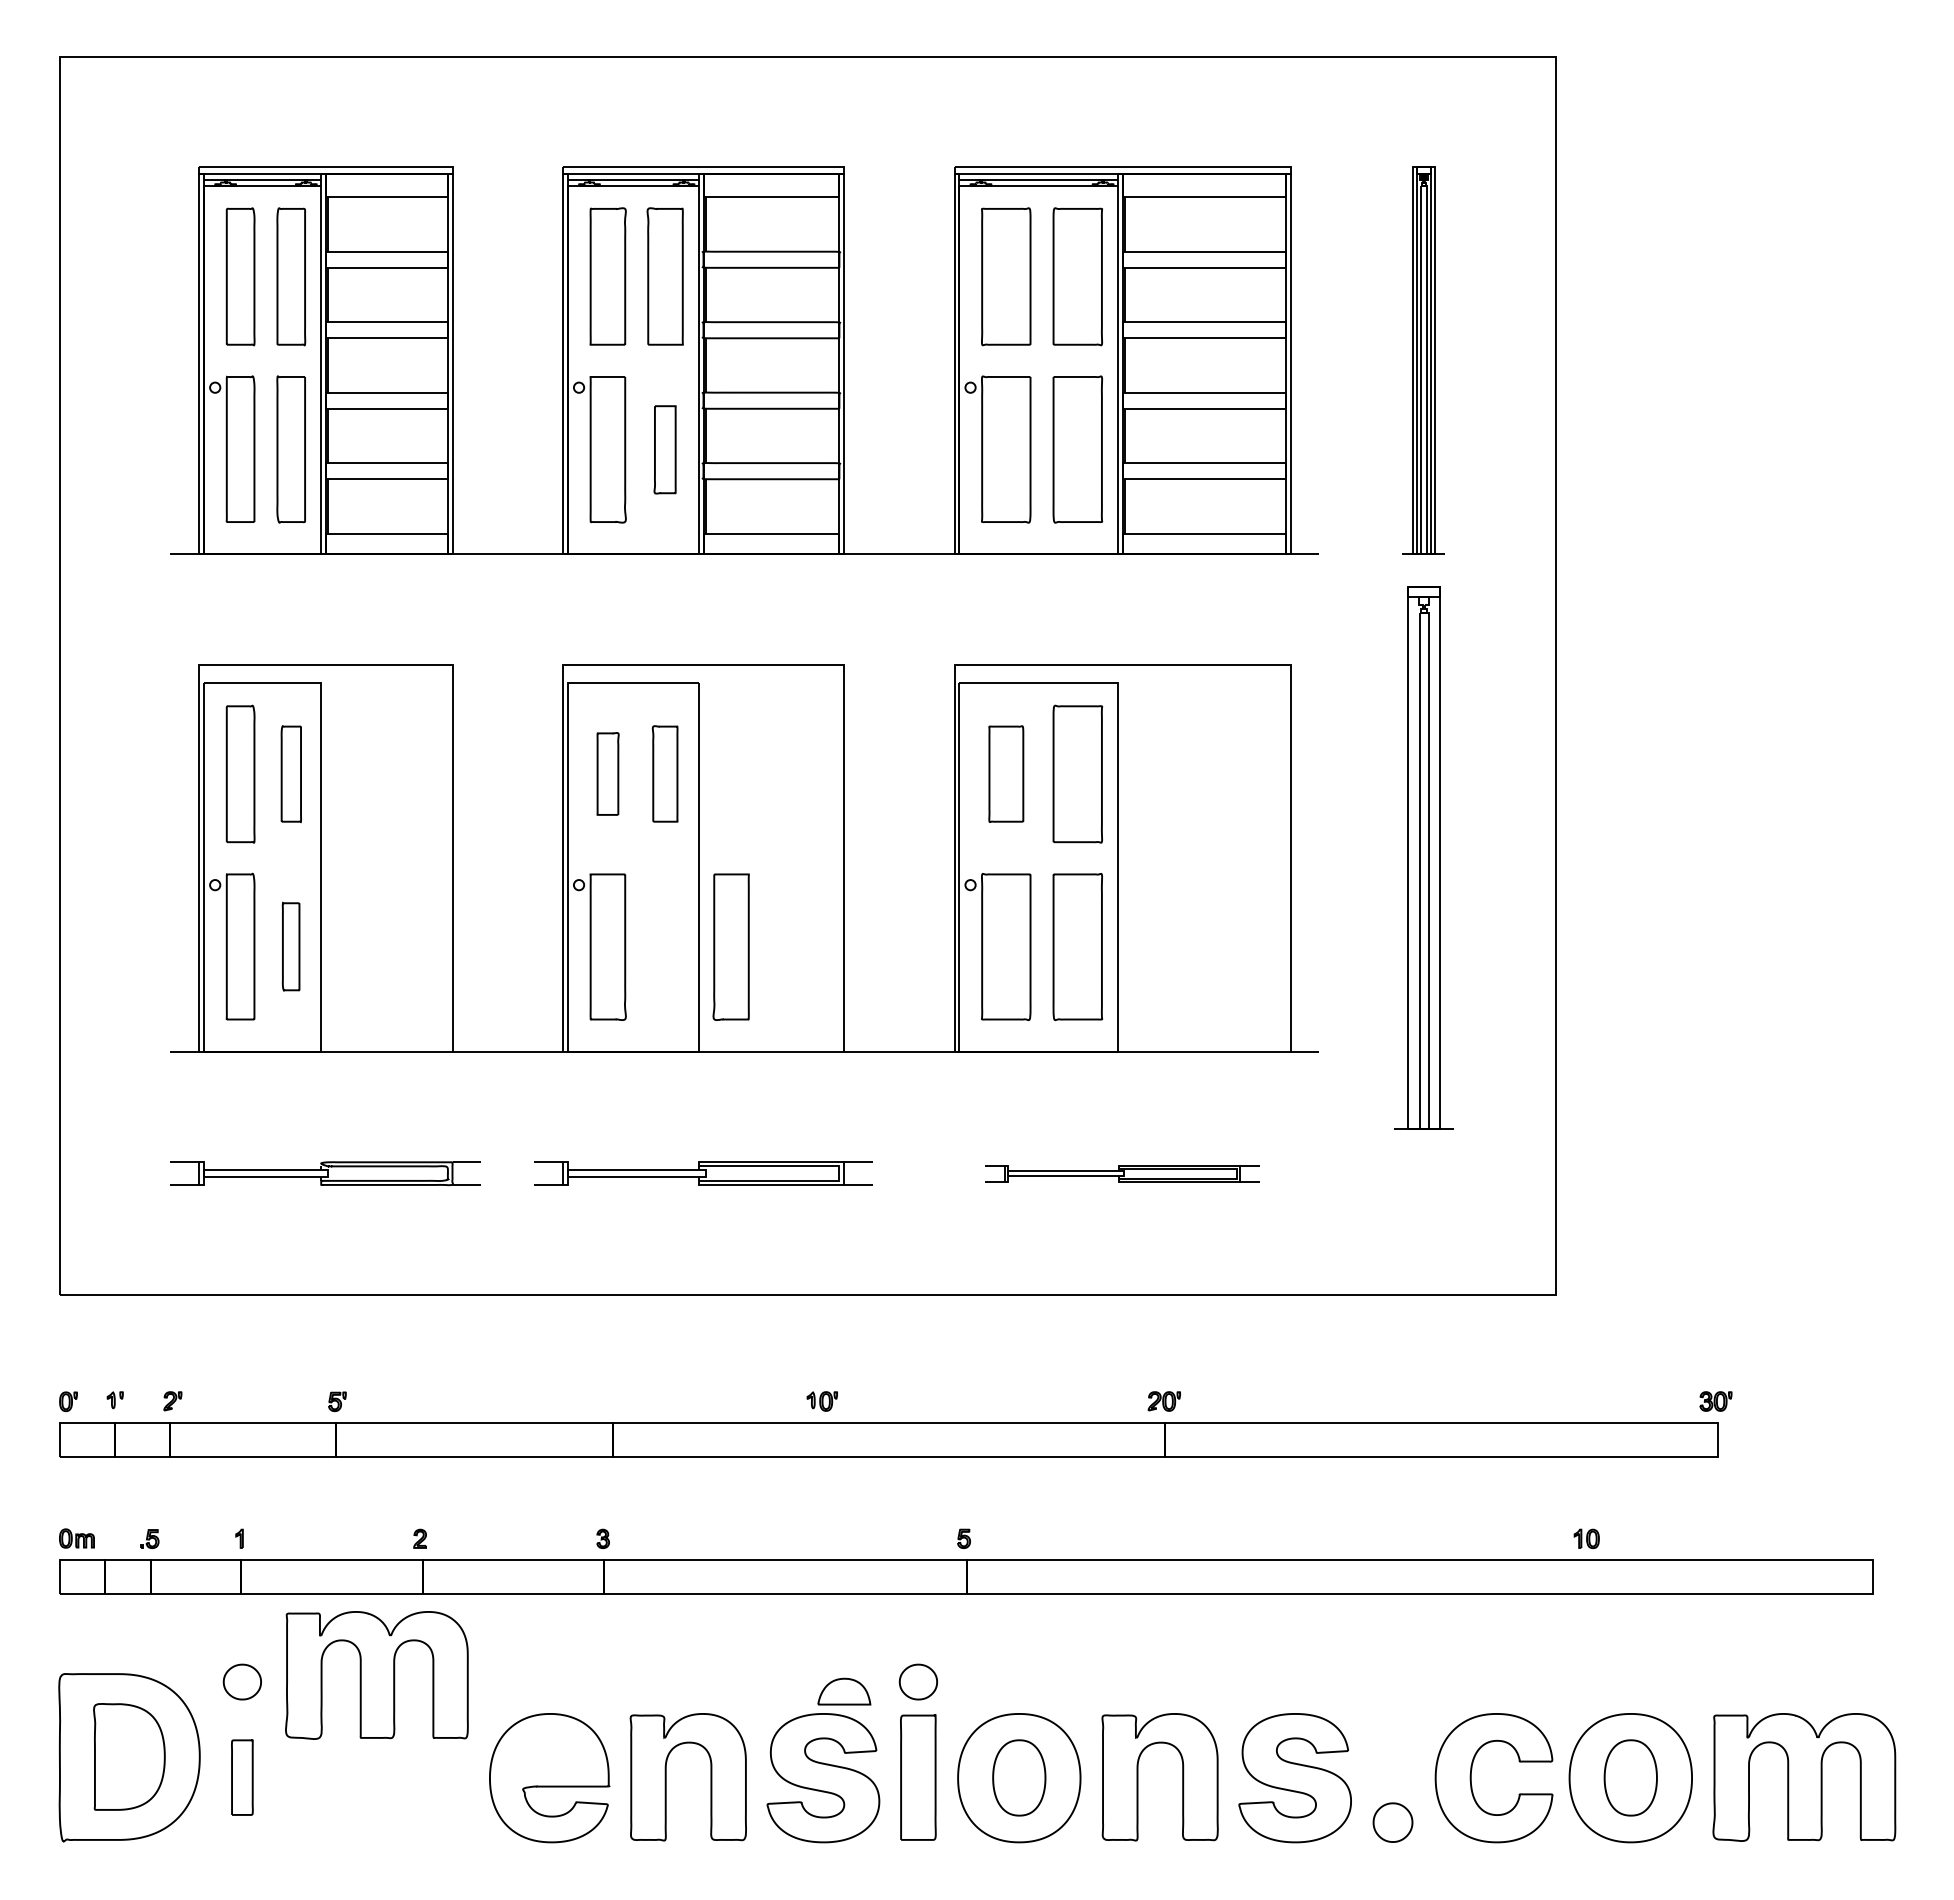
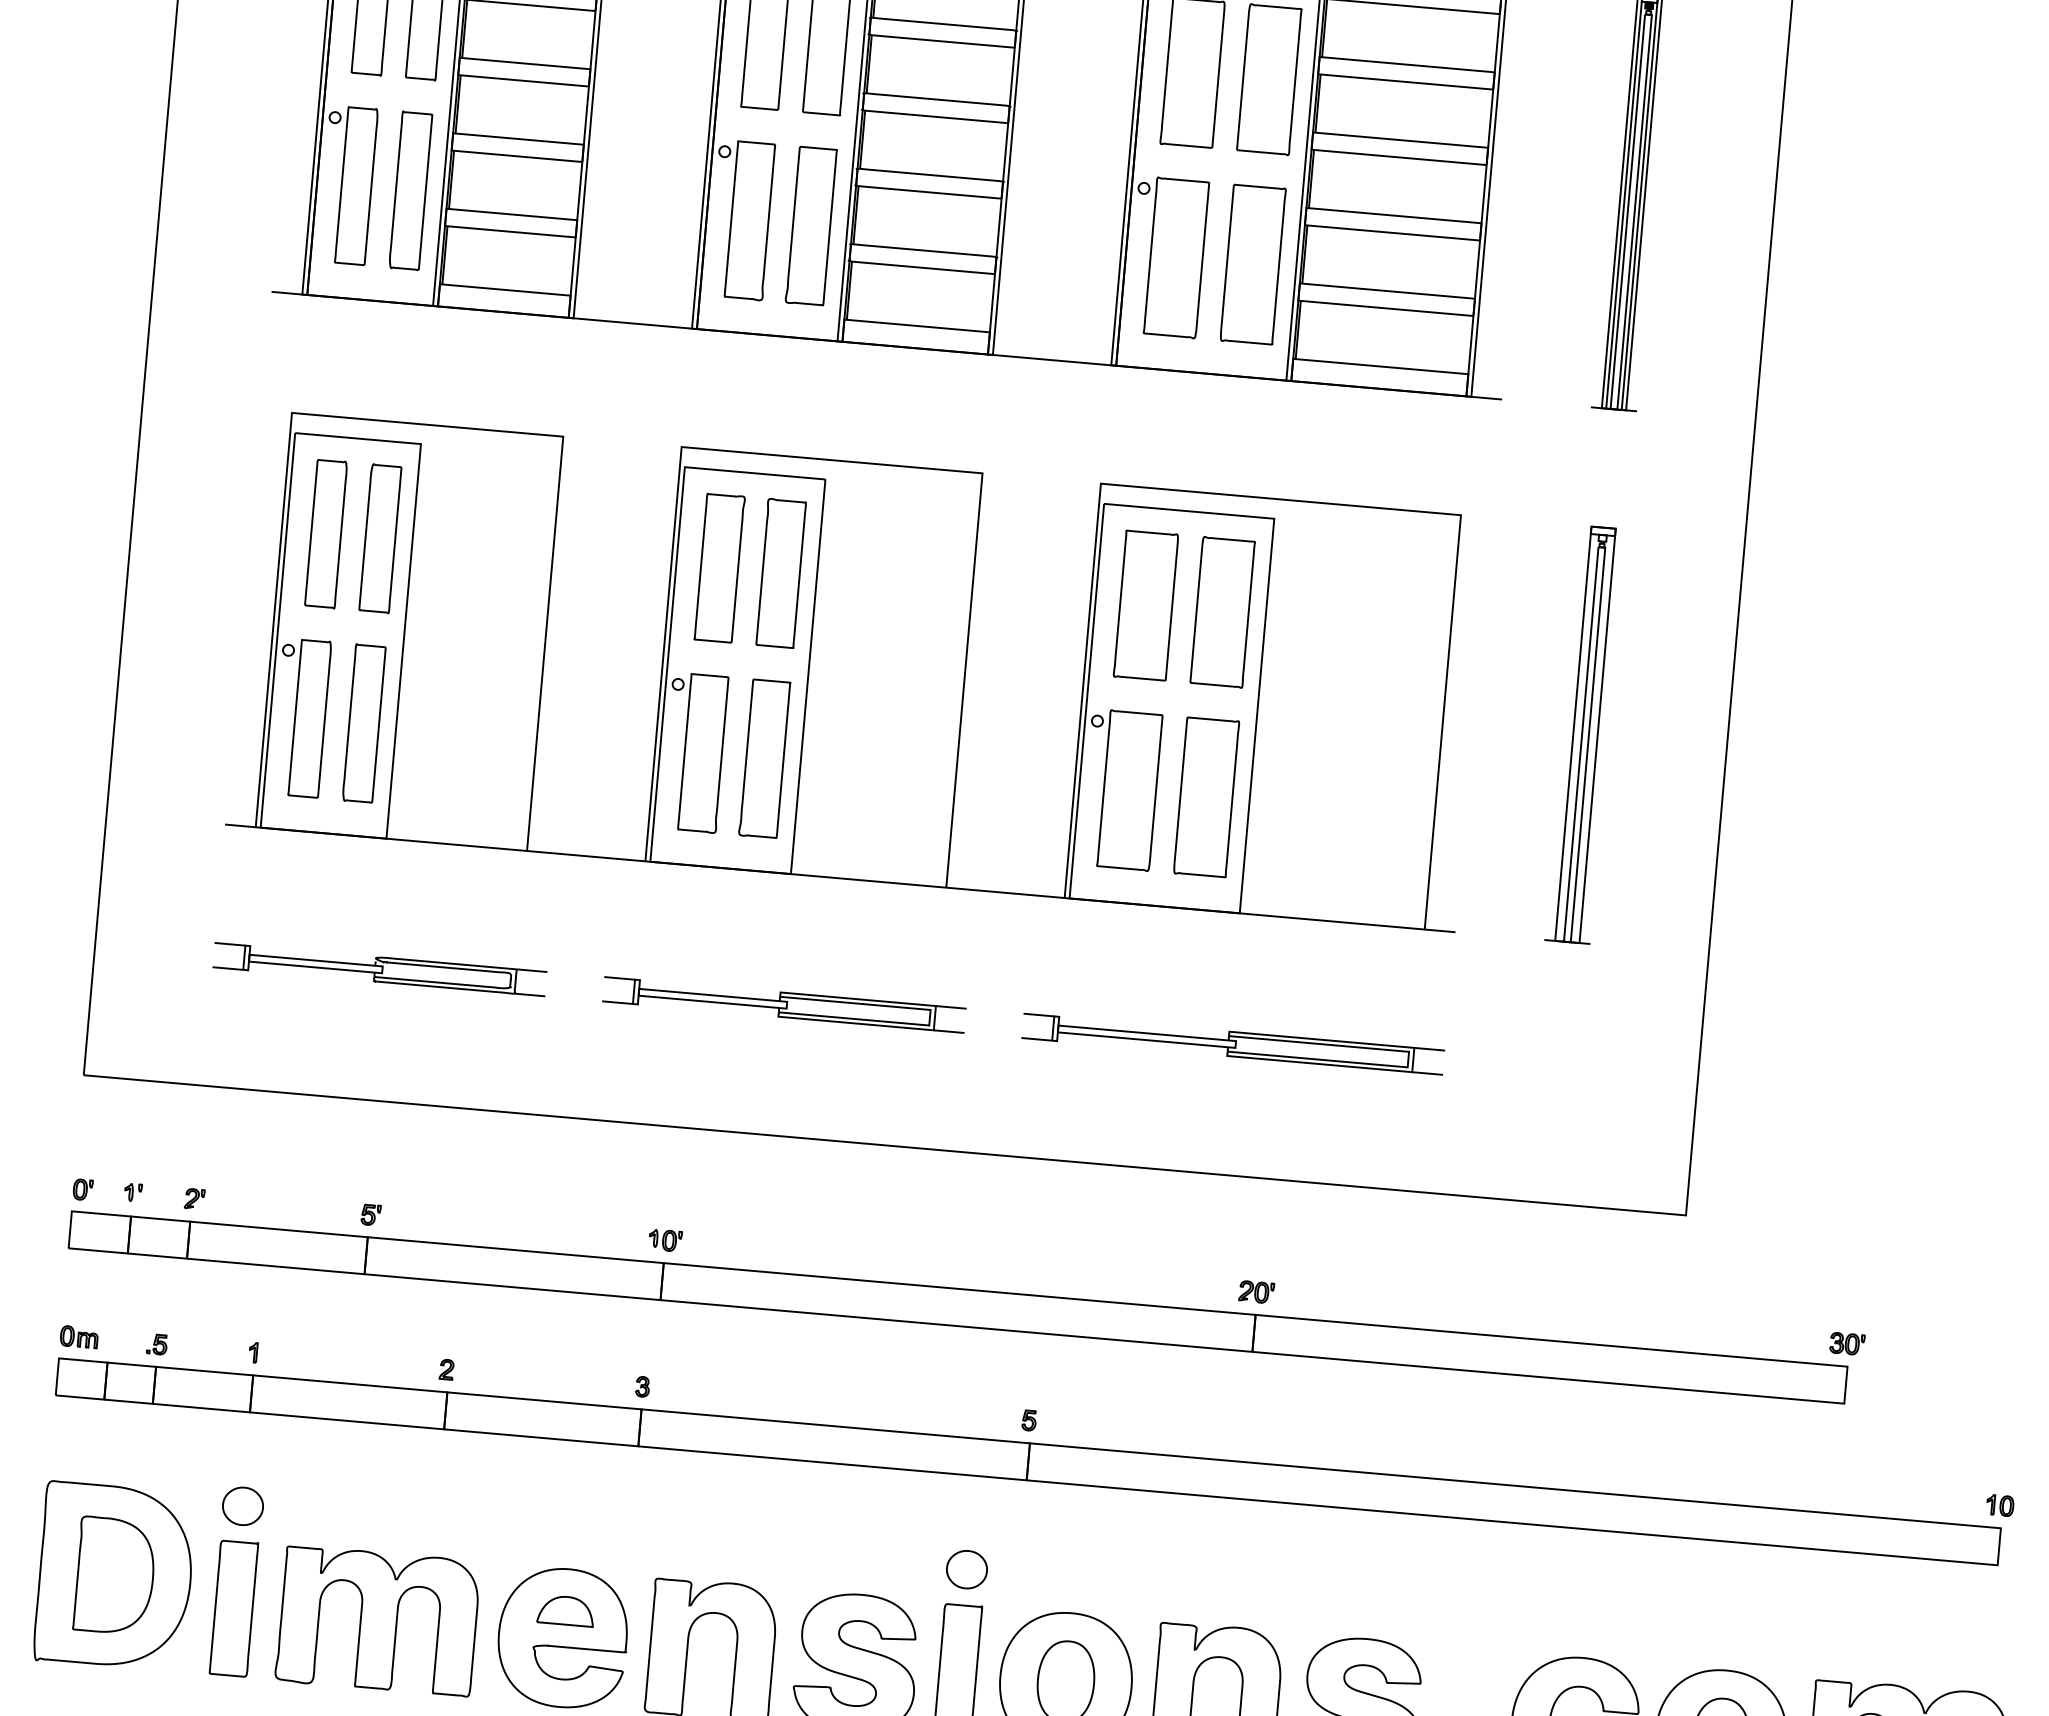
part: (664, 449) -> (810, 225), size x1.67
part: (291, 773) -> (380, 537), size x1.43
part: (607, 773) -> (719, 567), size x1.67
part: (664, 773) -> (780, 572), size x1.43
part: (1006, 773) -> (1146, 604), size x1.43
part: (1423, 858) -> (1584, 735), size x0.71
part: (290, 946) -> (363, 723), size x1.67
part: (730, 946) -> (763, 758), moved
part: (1122, 1173) -> (1233, 1044), size x1.43
part: (821, 1401) -> (664, 1240), moved
part: (1586, 1538) -> (1999, 1505), moved
part: (376, 1675) -> (377, 1621), moved
part: (844, 1691) -> (566, 1610), moved
part: (242, 1777) -> (234, 1608), size x1.67

